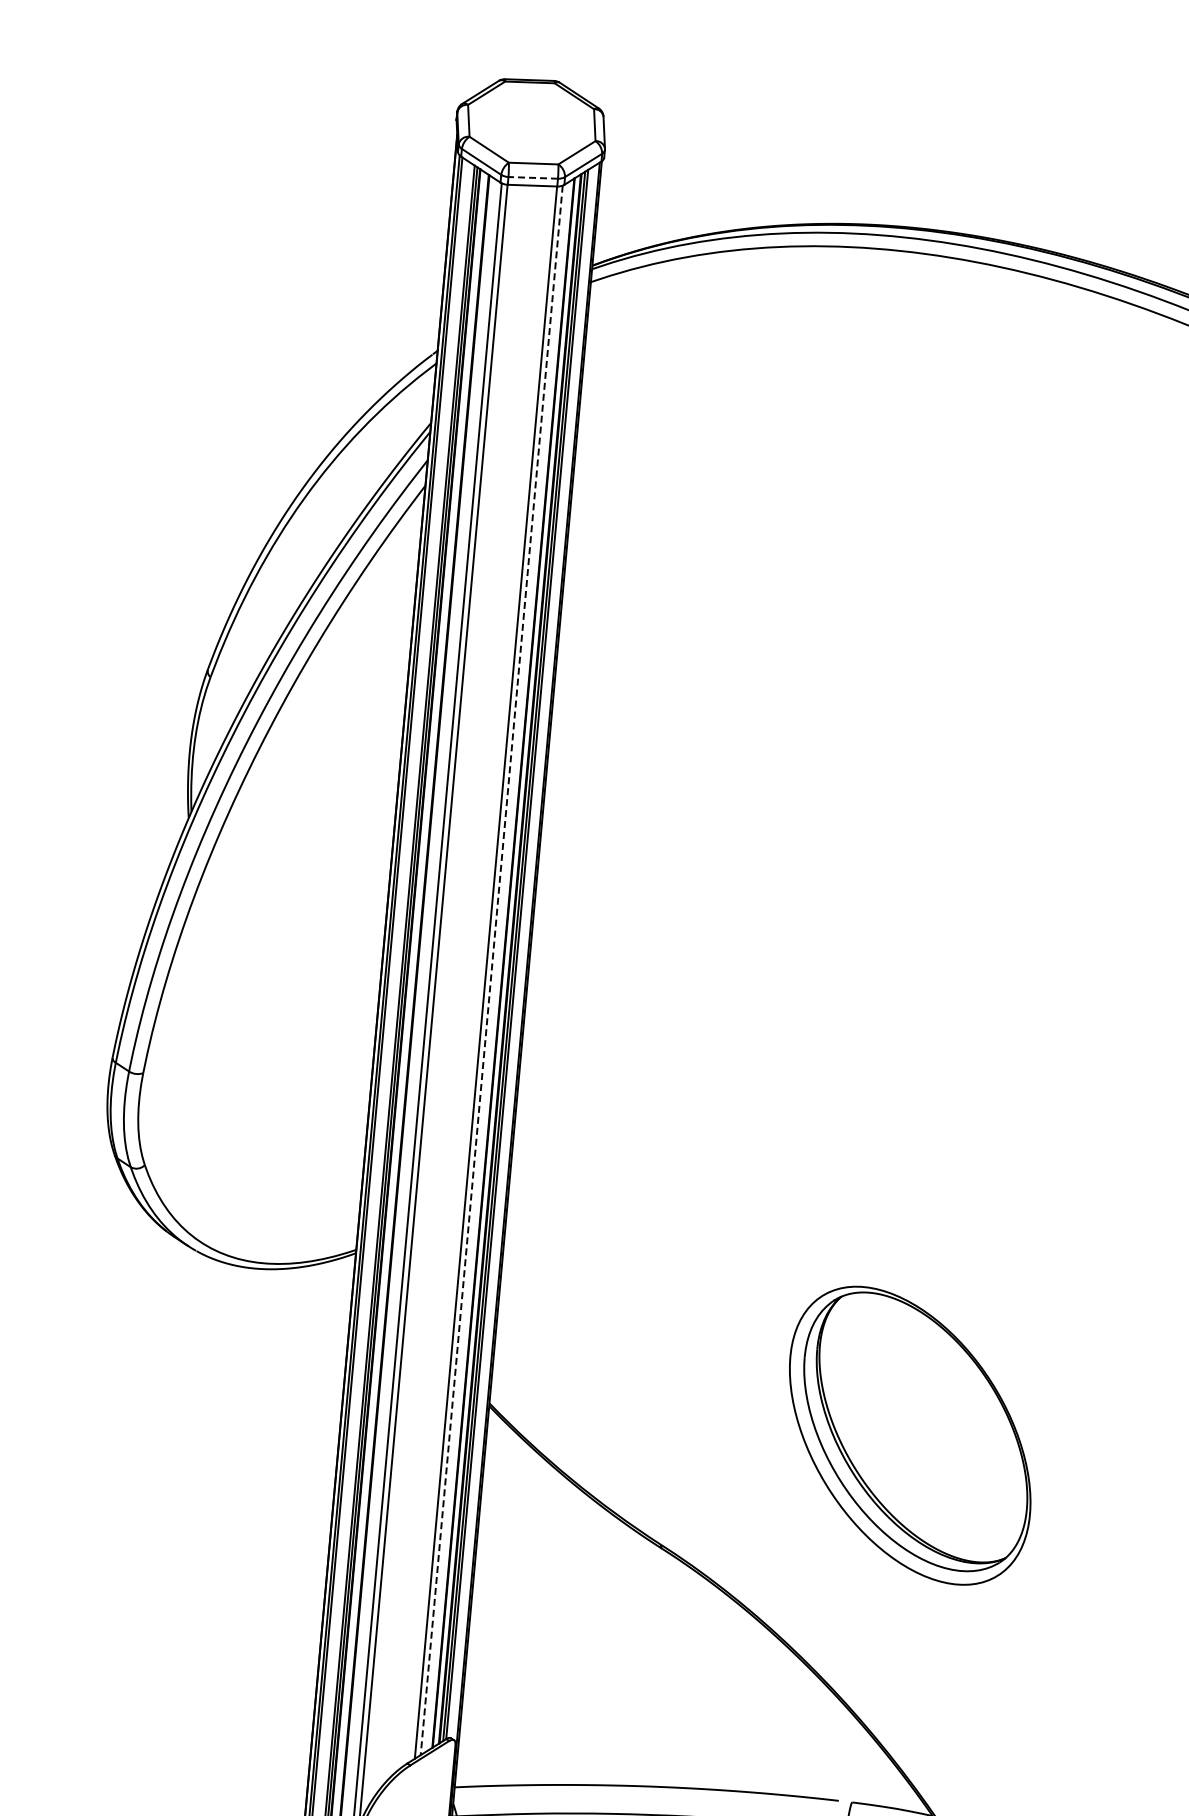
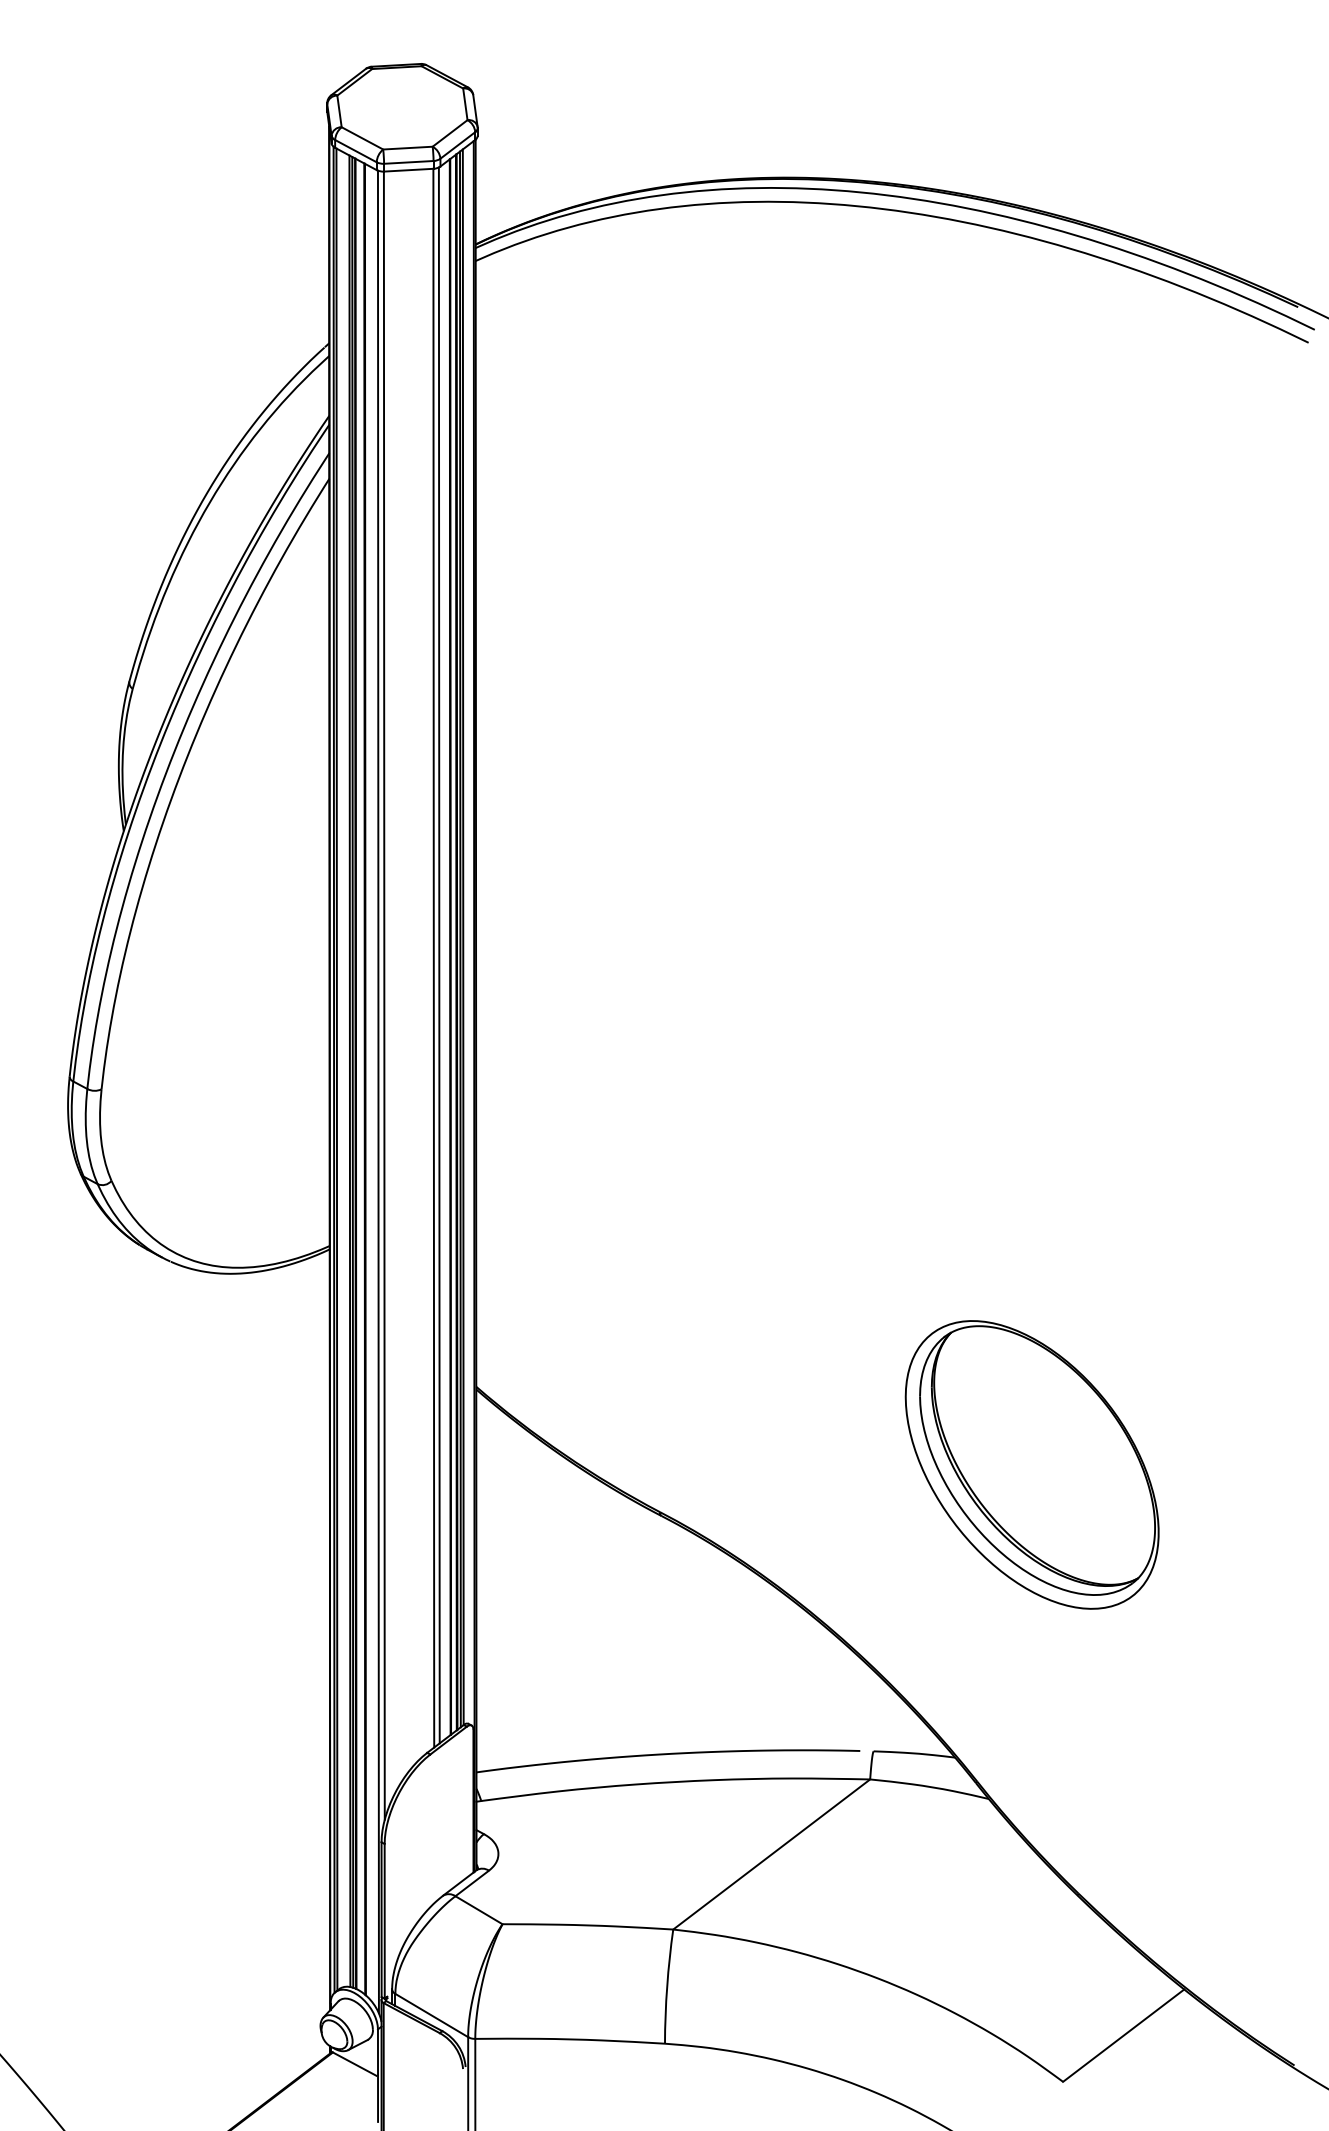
line: (532, 177) -> (408, 162), dashed -> solid
line: (491, 970) -> (439, 955), dashed -> solid
part: (909, 1435) -> (1031, 1464), moved

